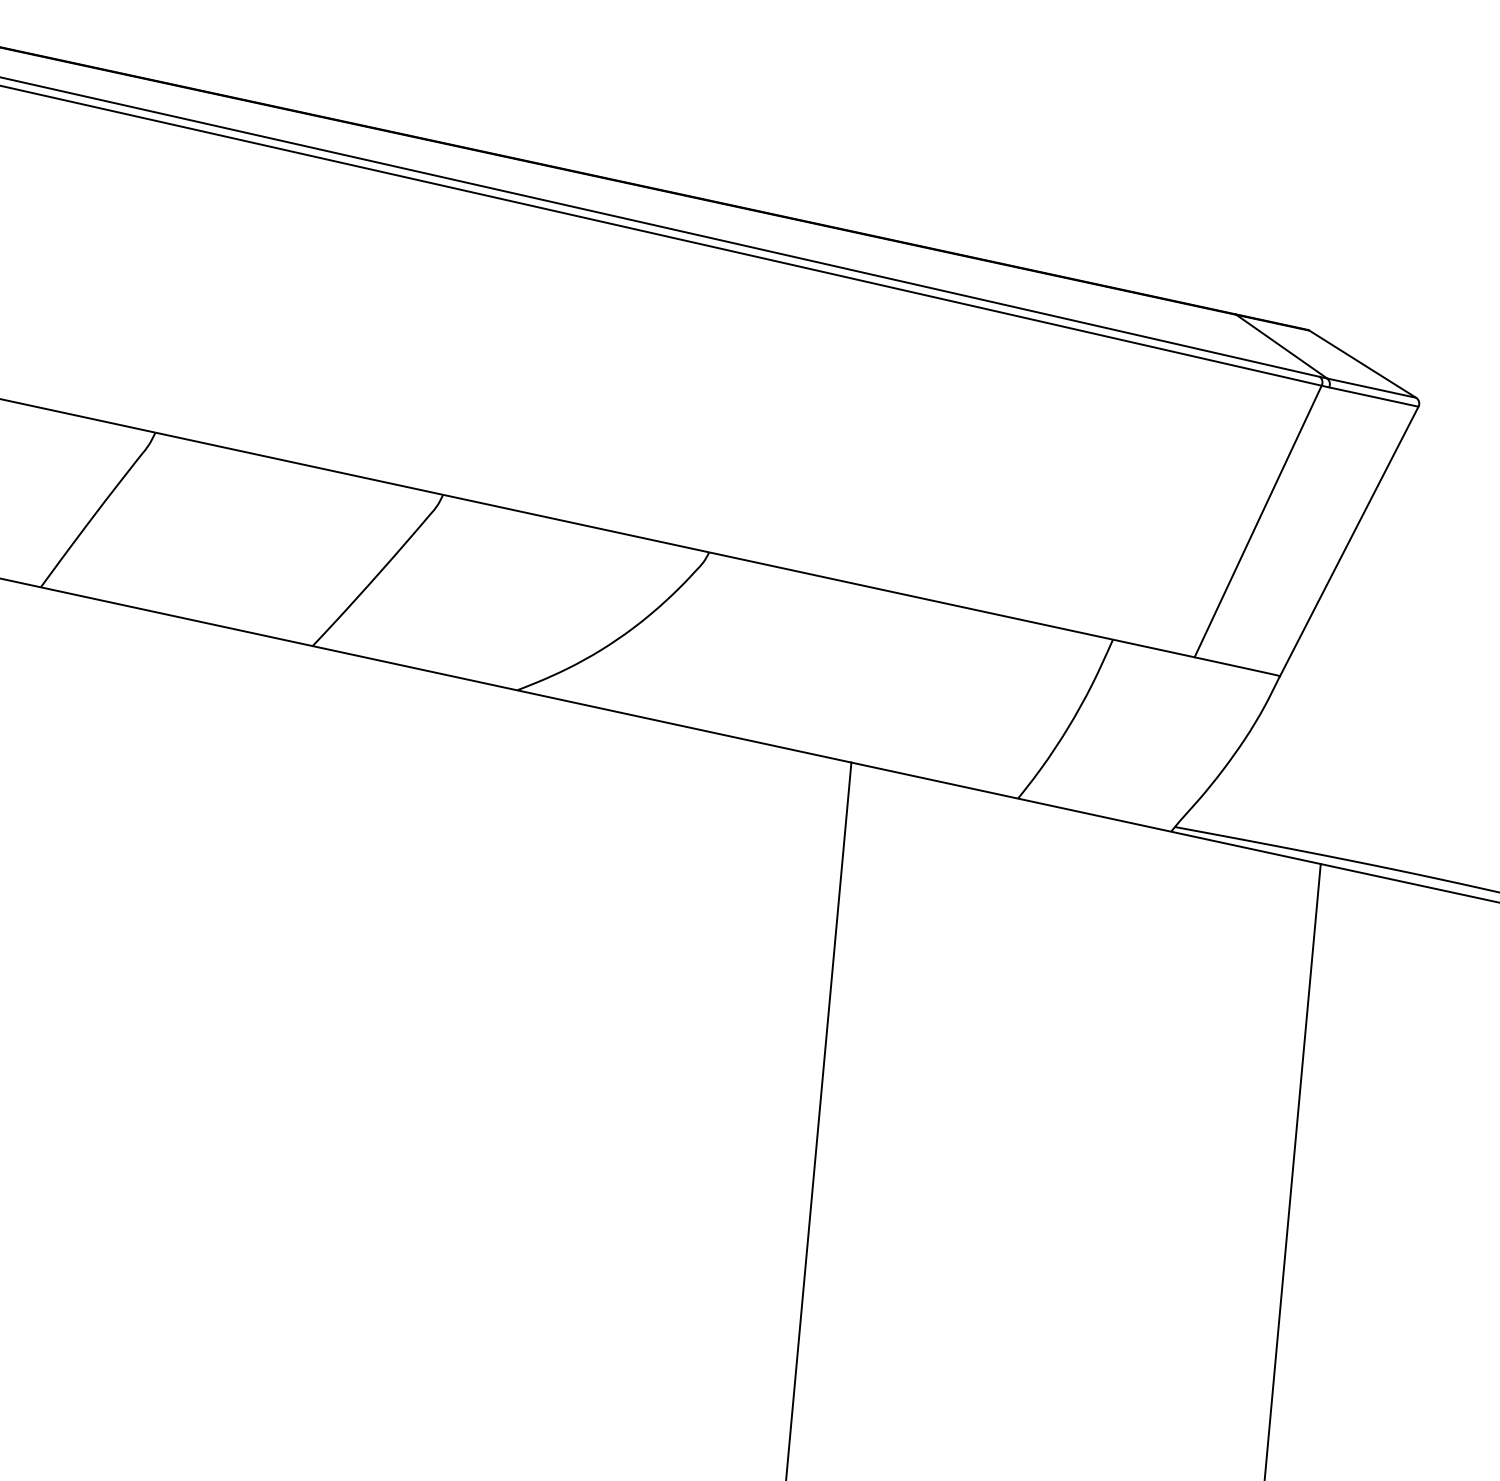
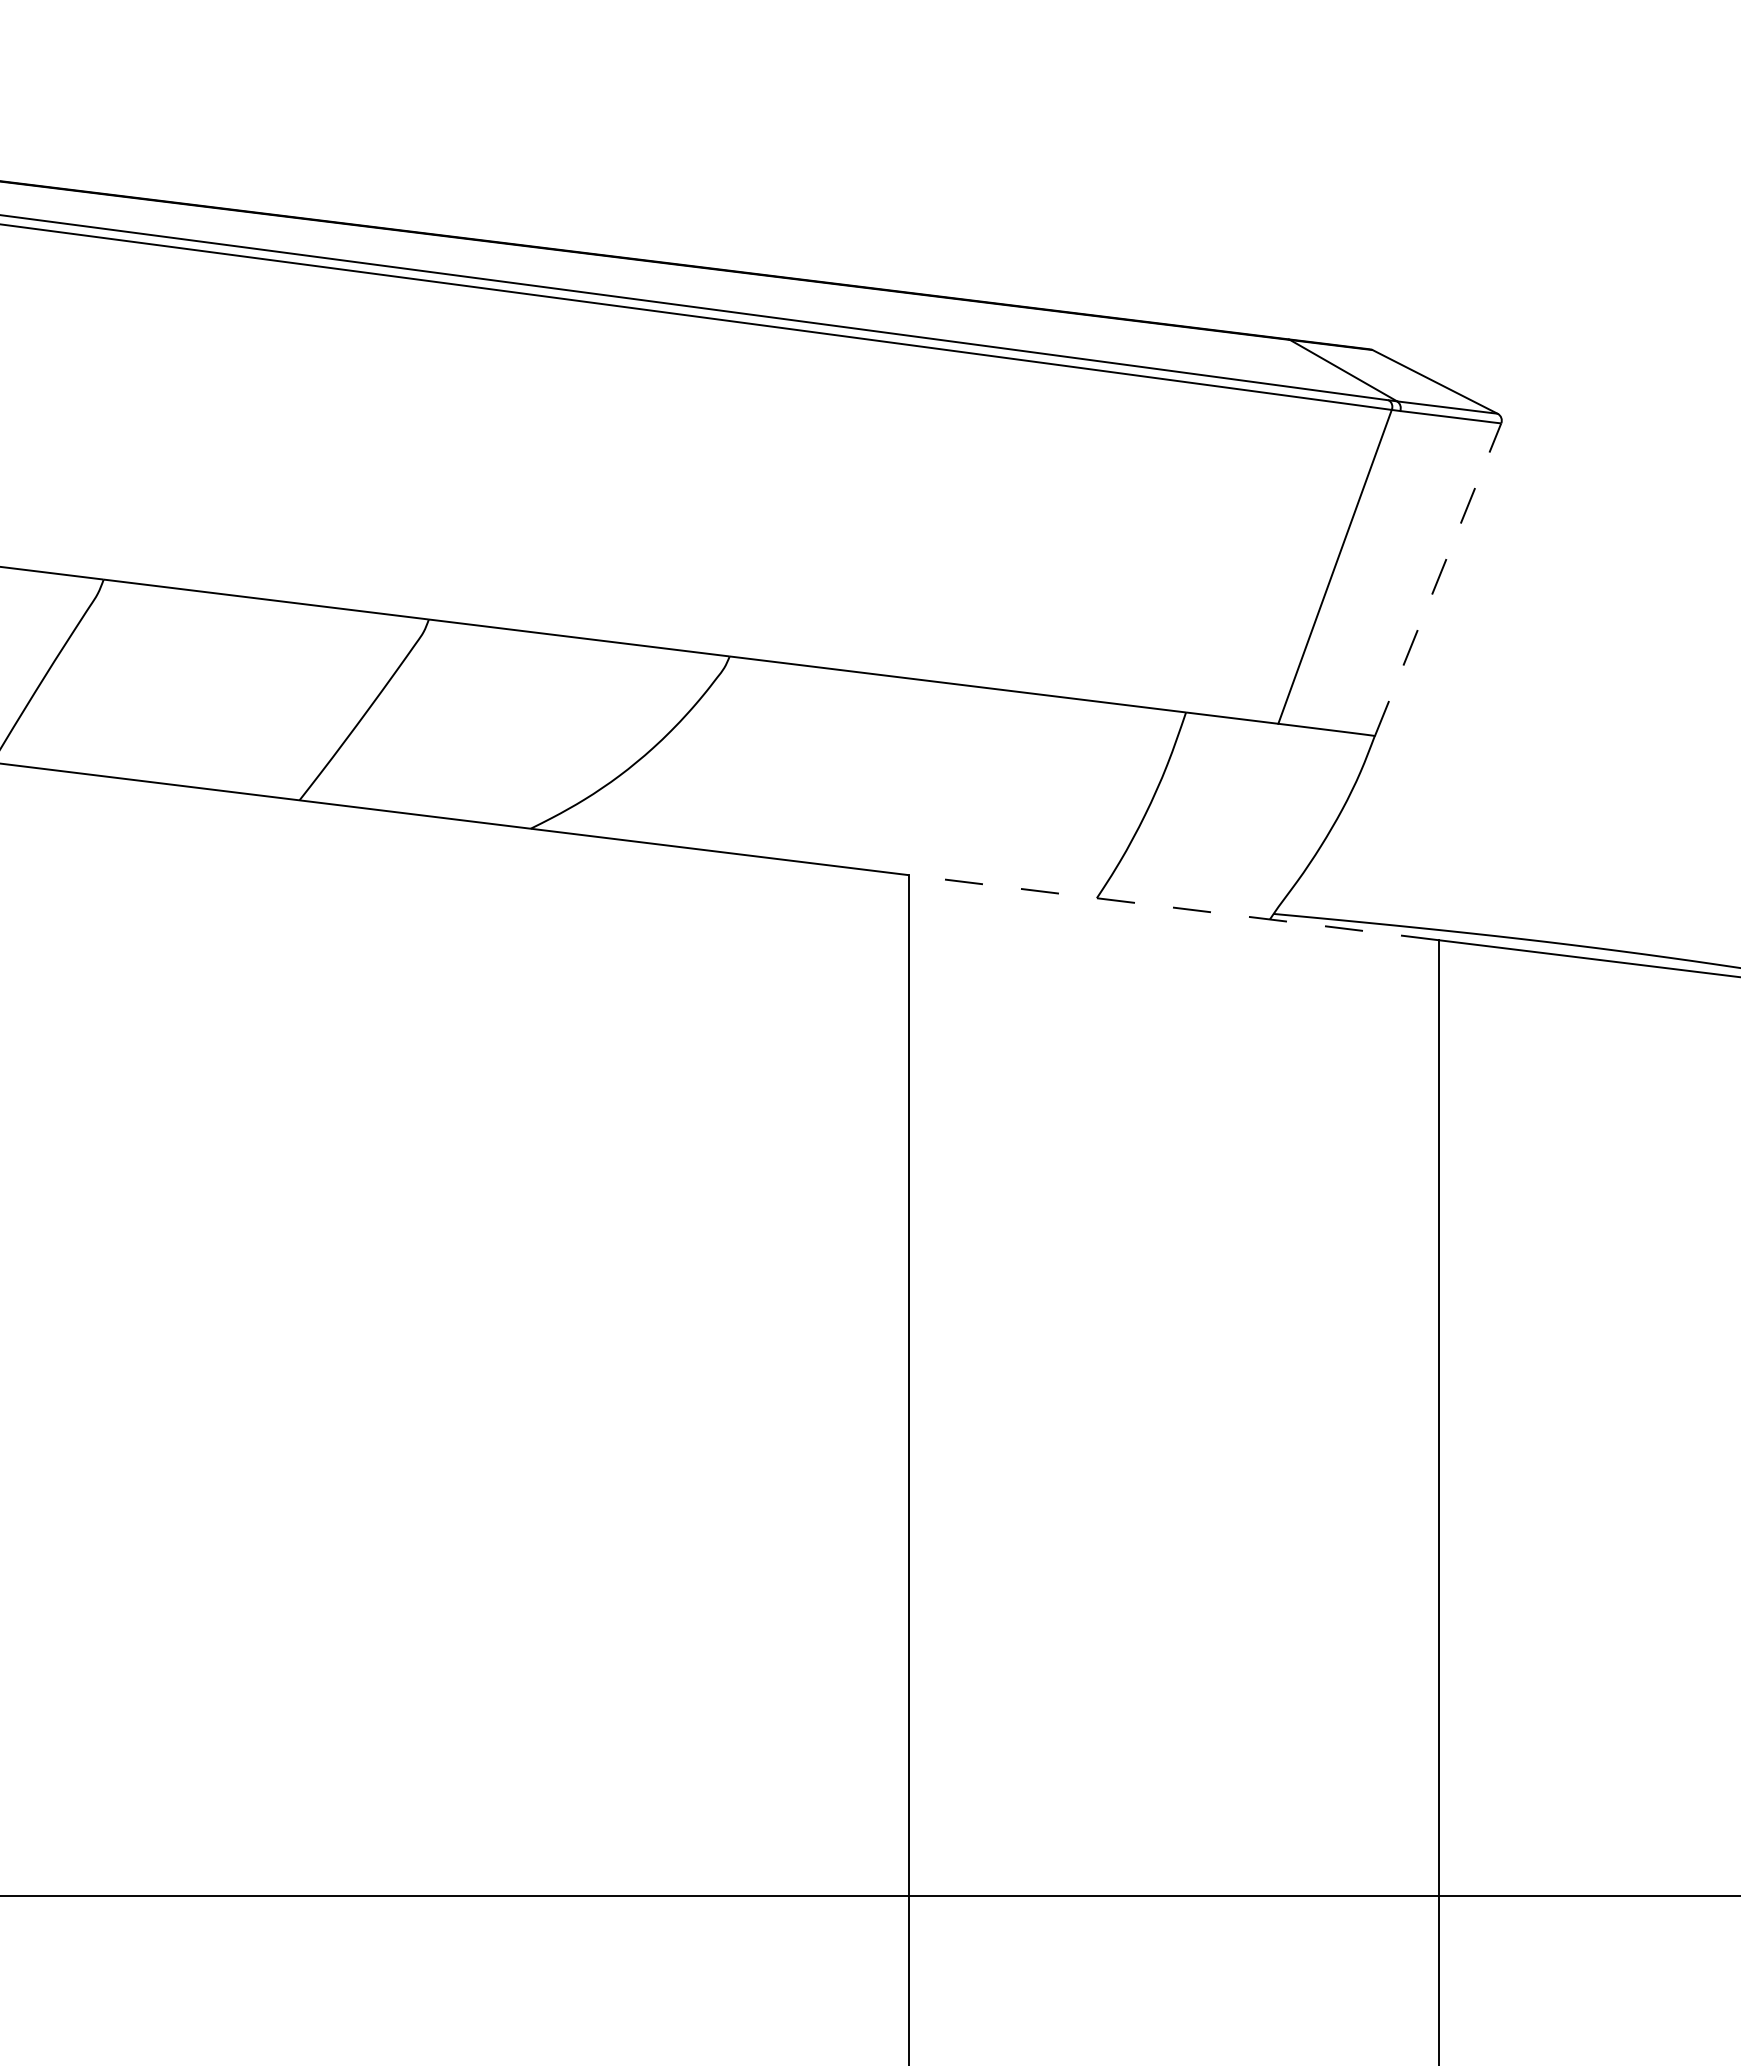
line: (1349, 542) -> (1438, 580), solid -> dashed
line: (1085, 813) -> (1173, 907), solid -> dashed

